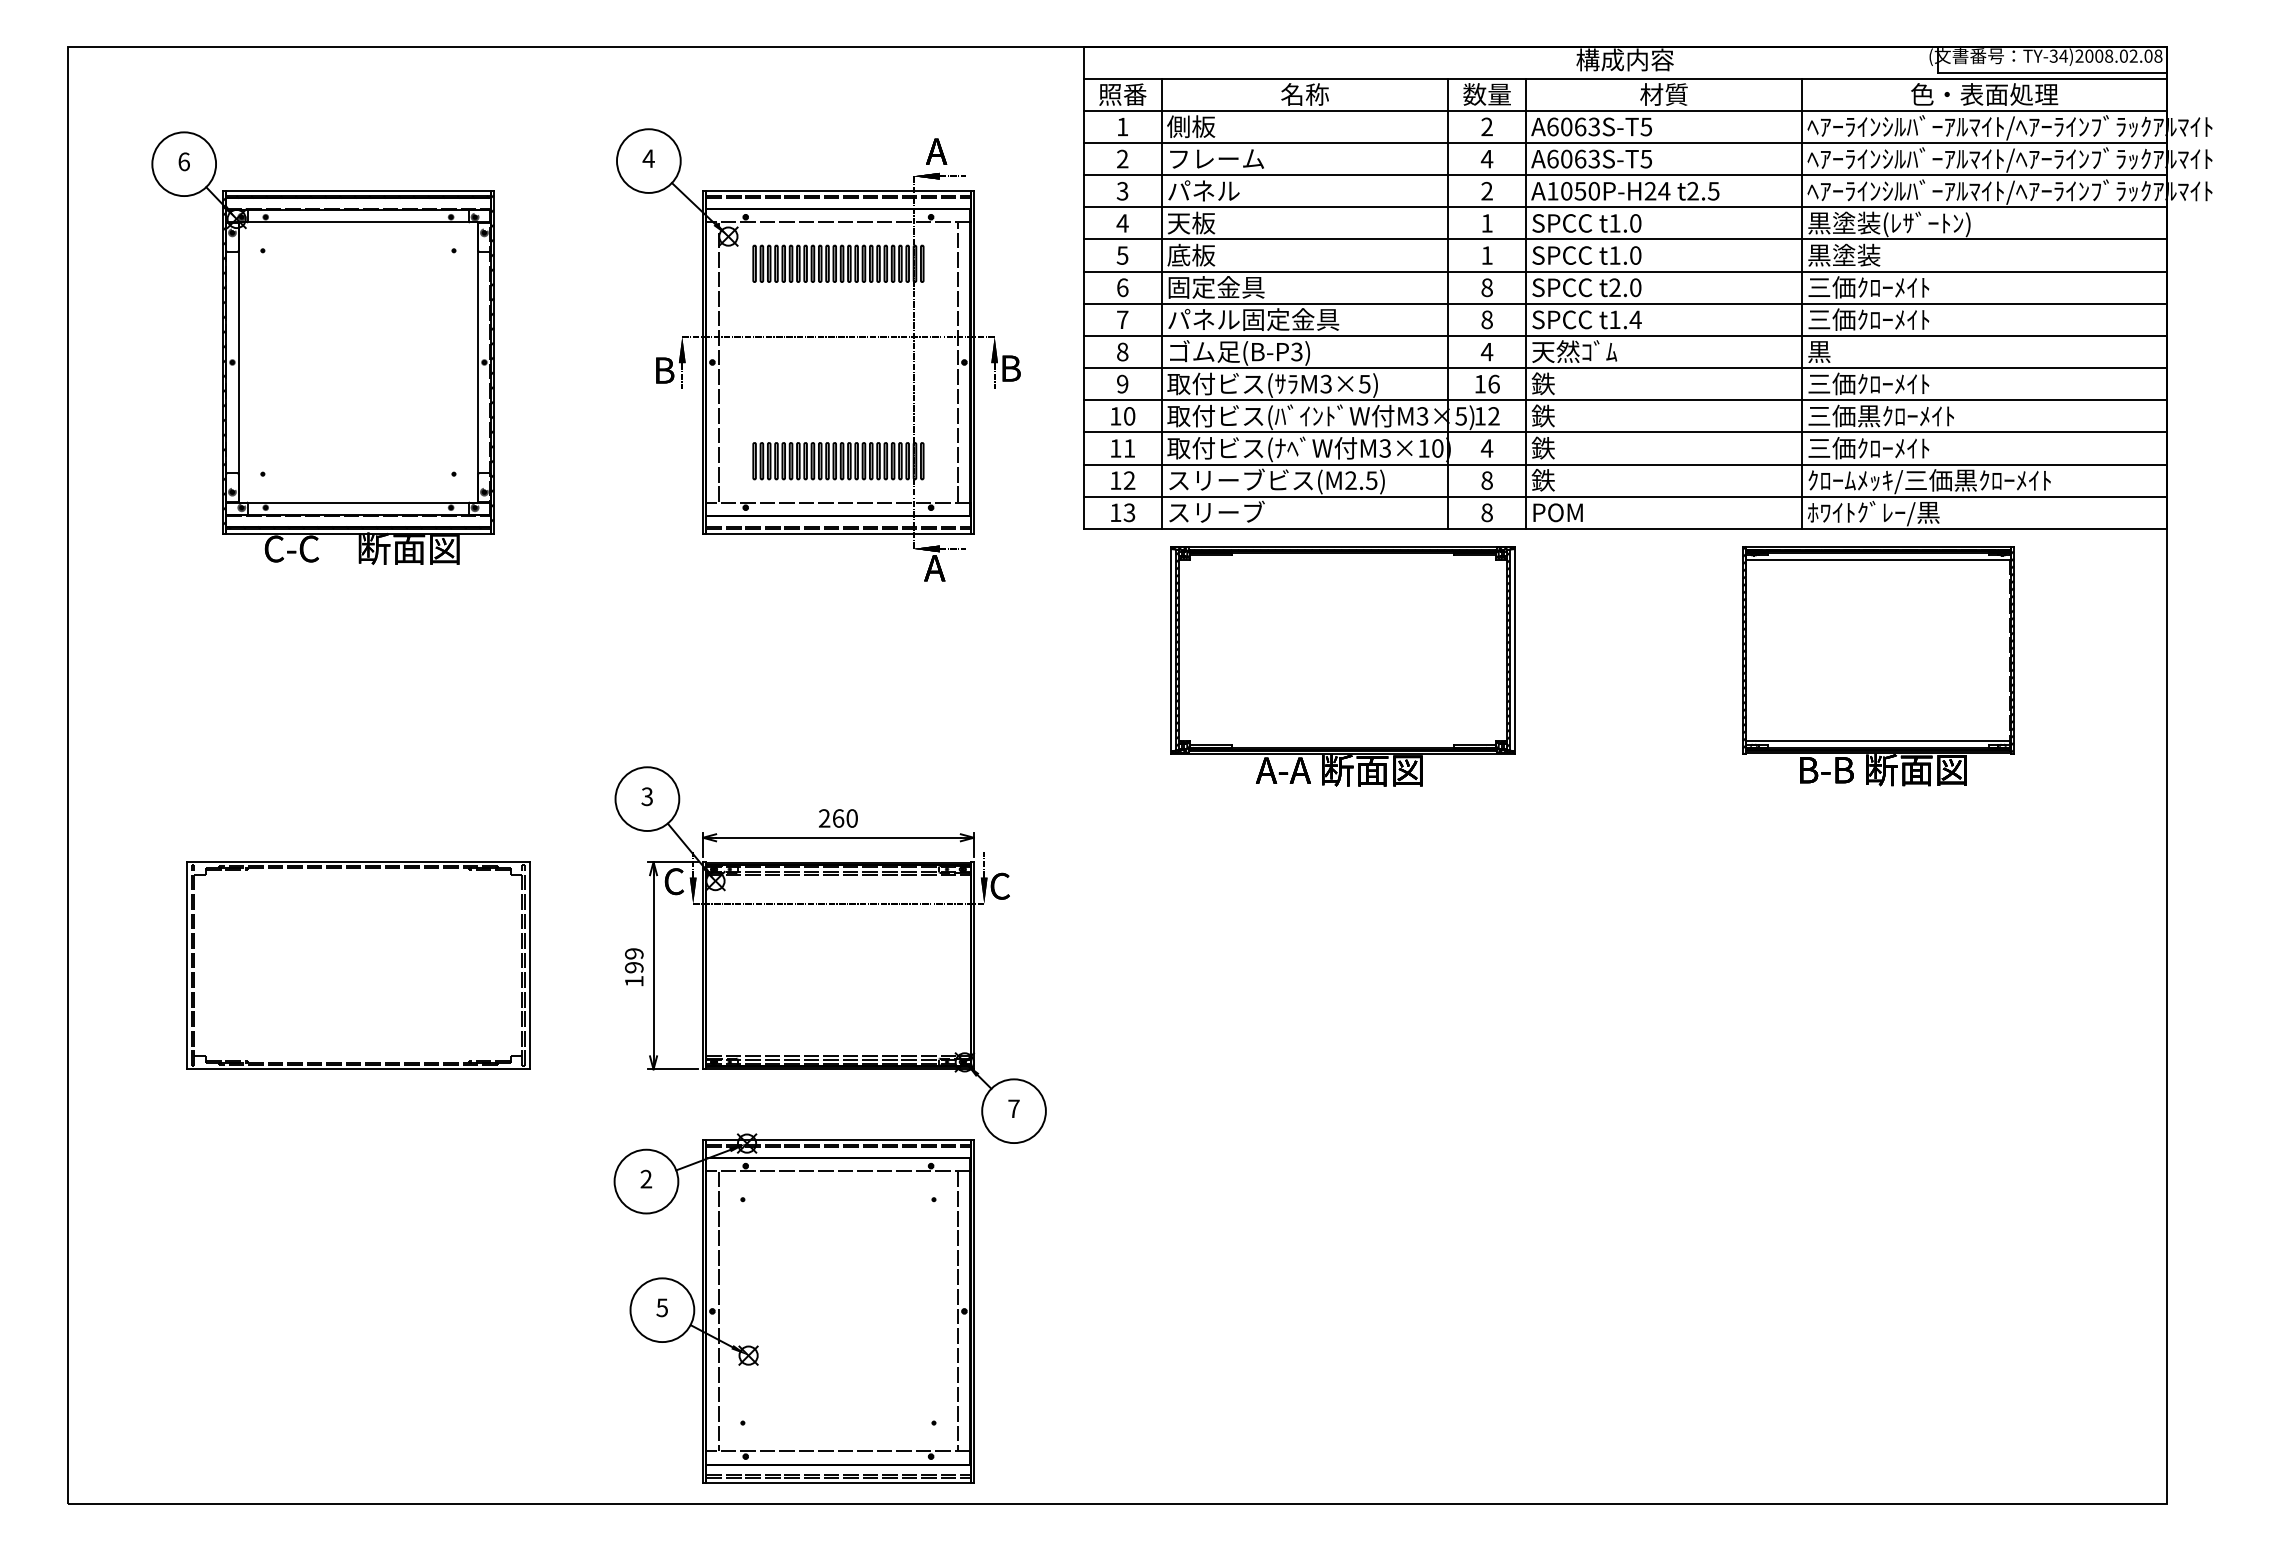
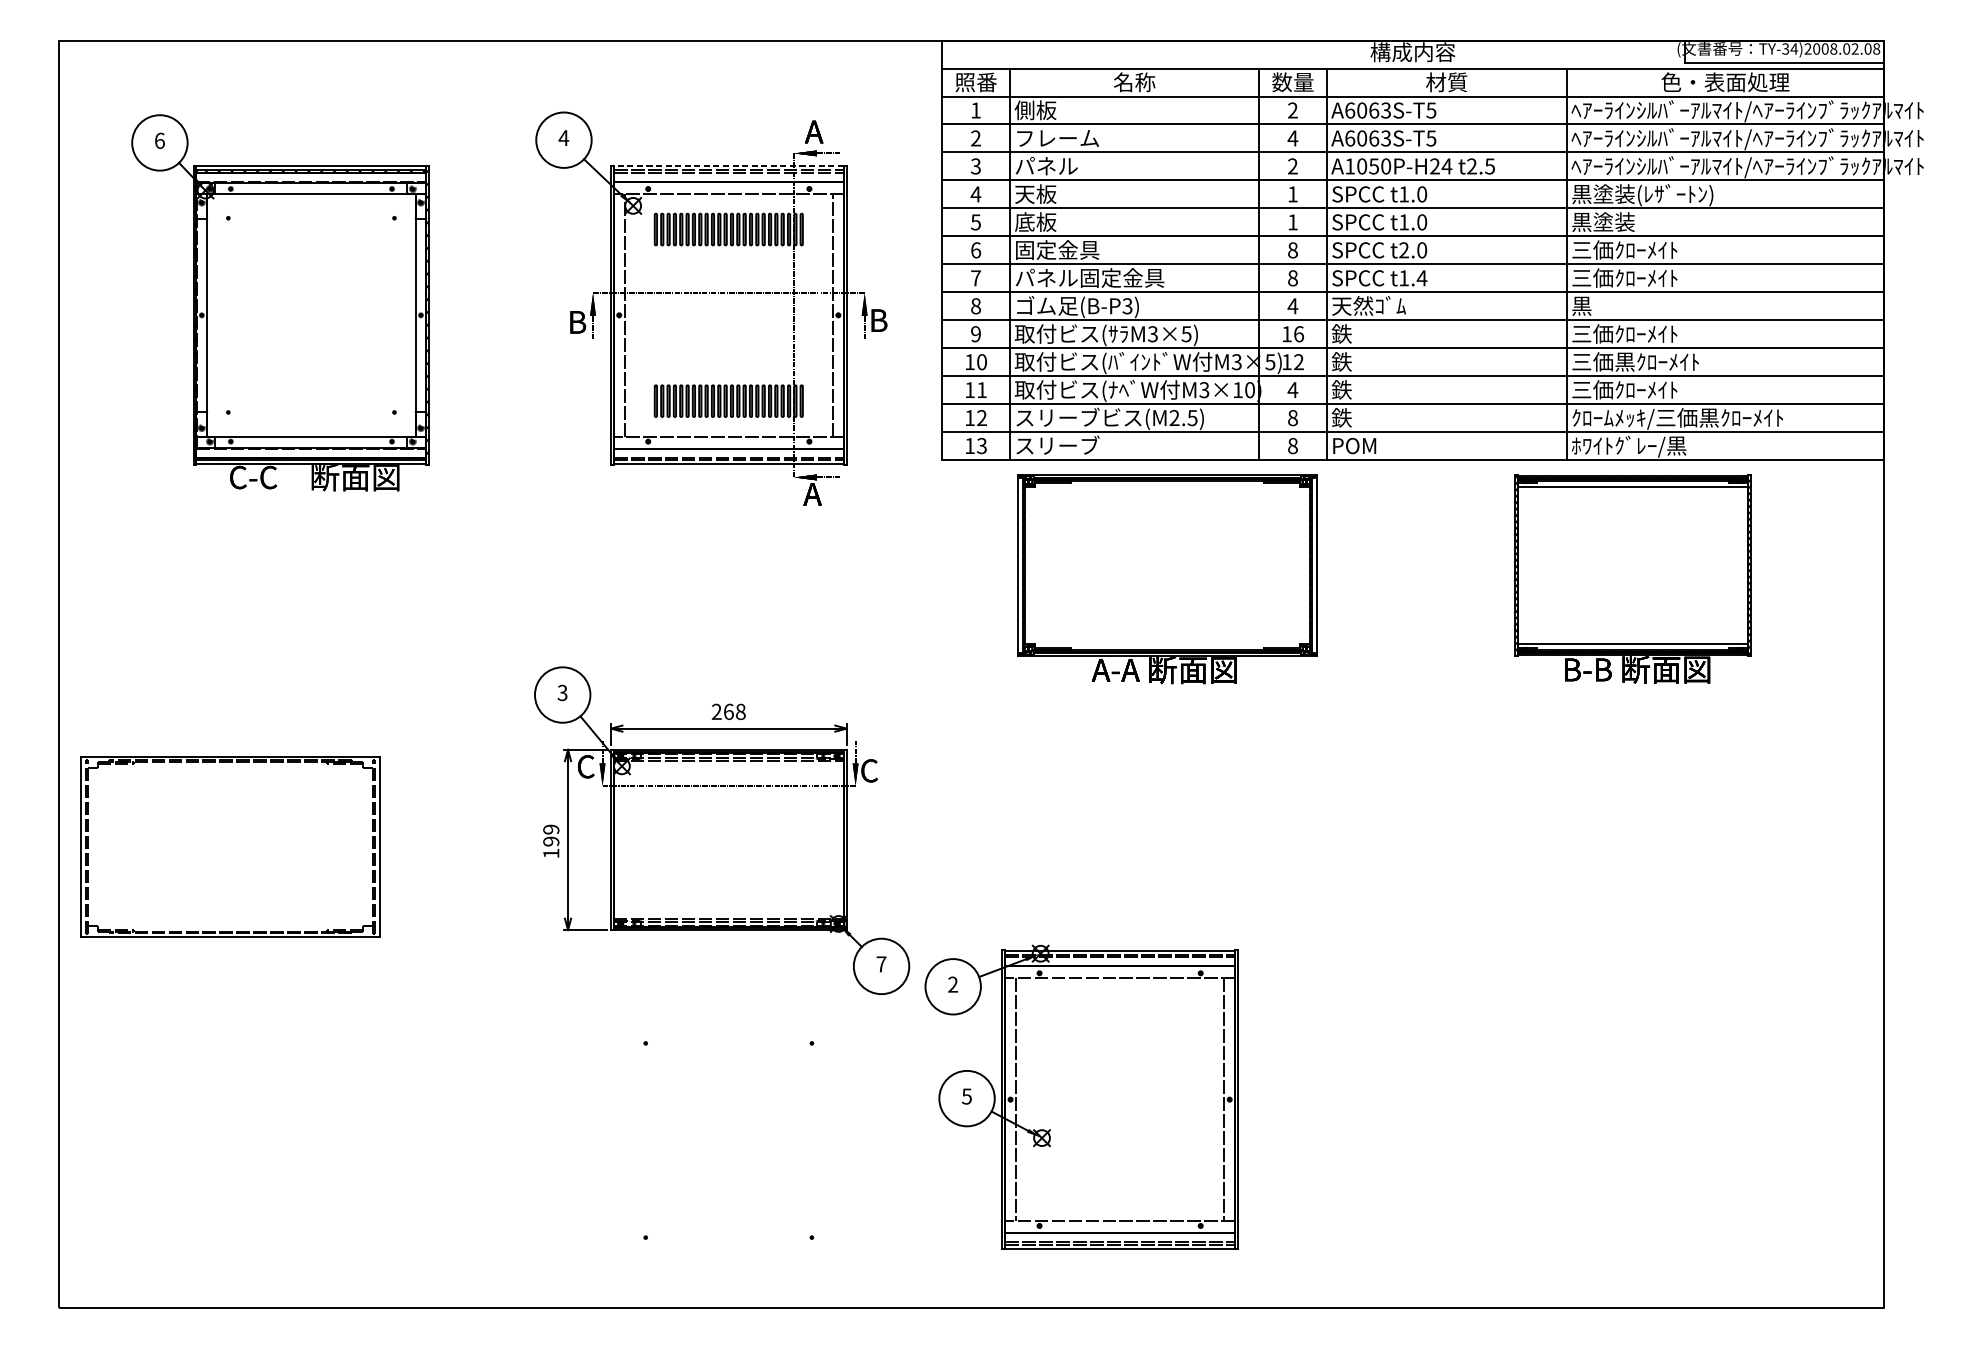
line: (837, 191) -> (728, 166), solid -> dashed
text: (851, 818) -> (740, 711), 260 -> 268
part: (358, 965) -> (230, 846), moved
part: (793, 1308) -> (1081, 1097), moved

